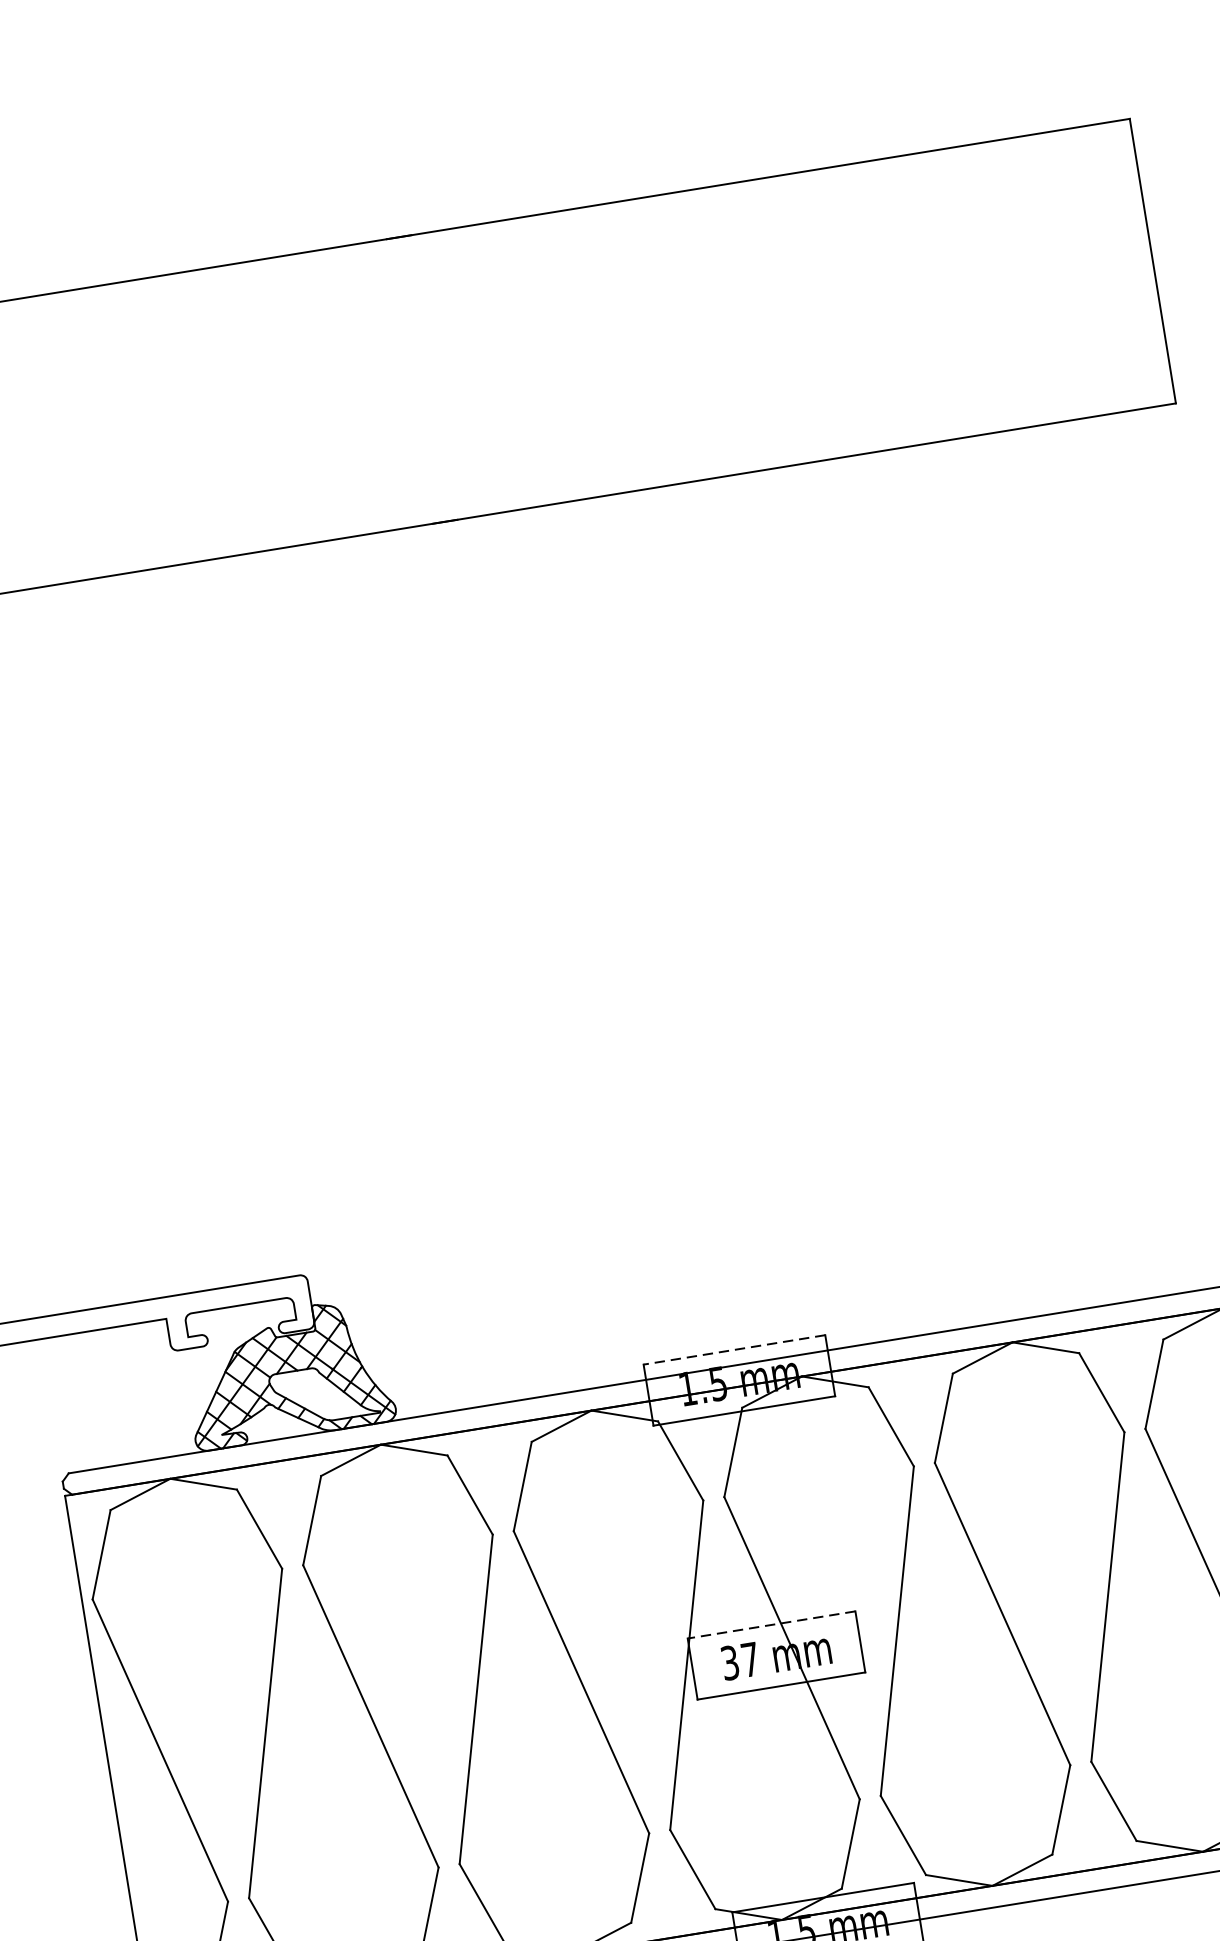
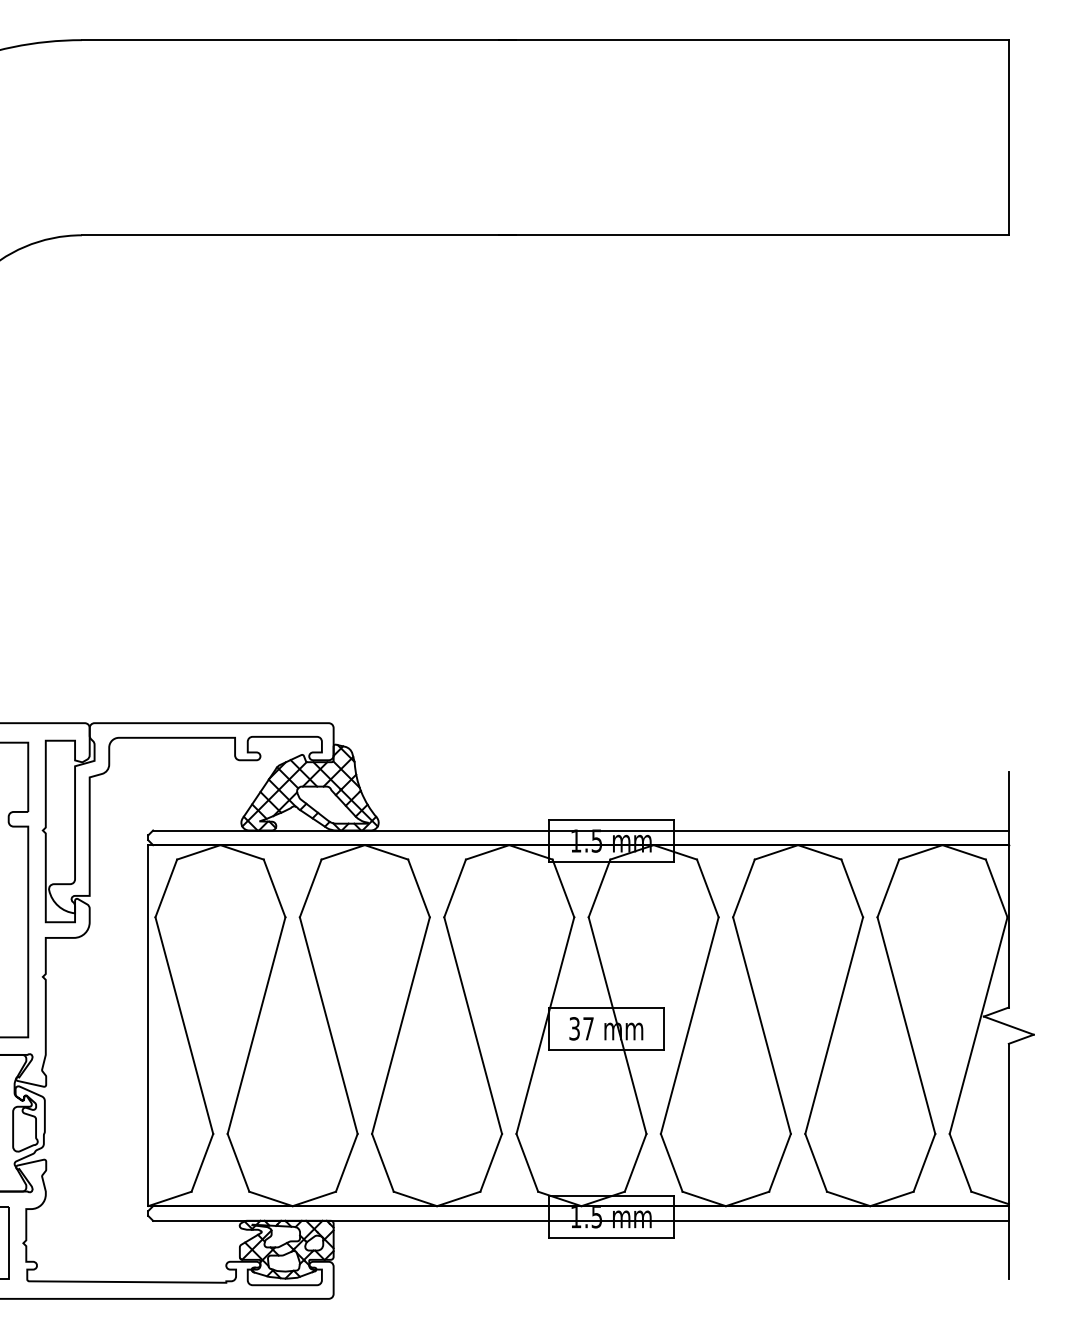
line: (733, 1350) -> (610, 820), dashed -> solid
line: (771, 1624) -> (606, 1007), dashed -> solid

